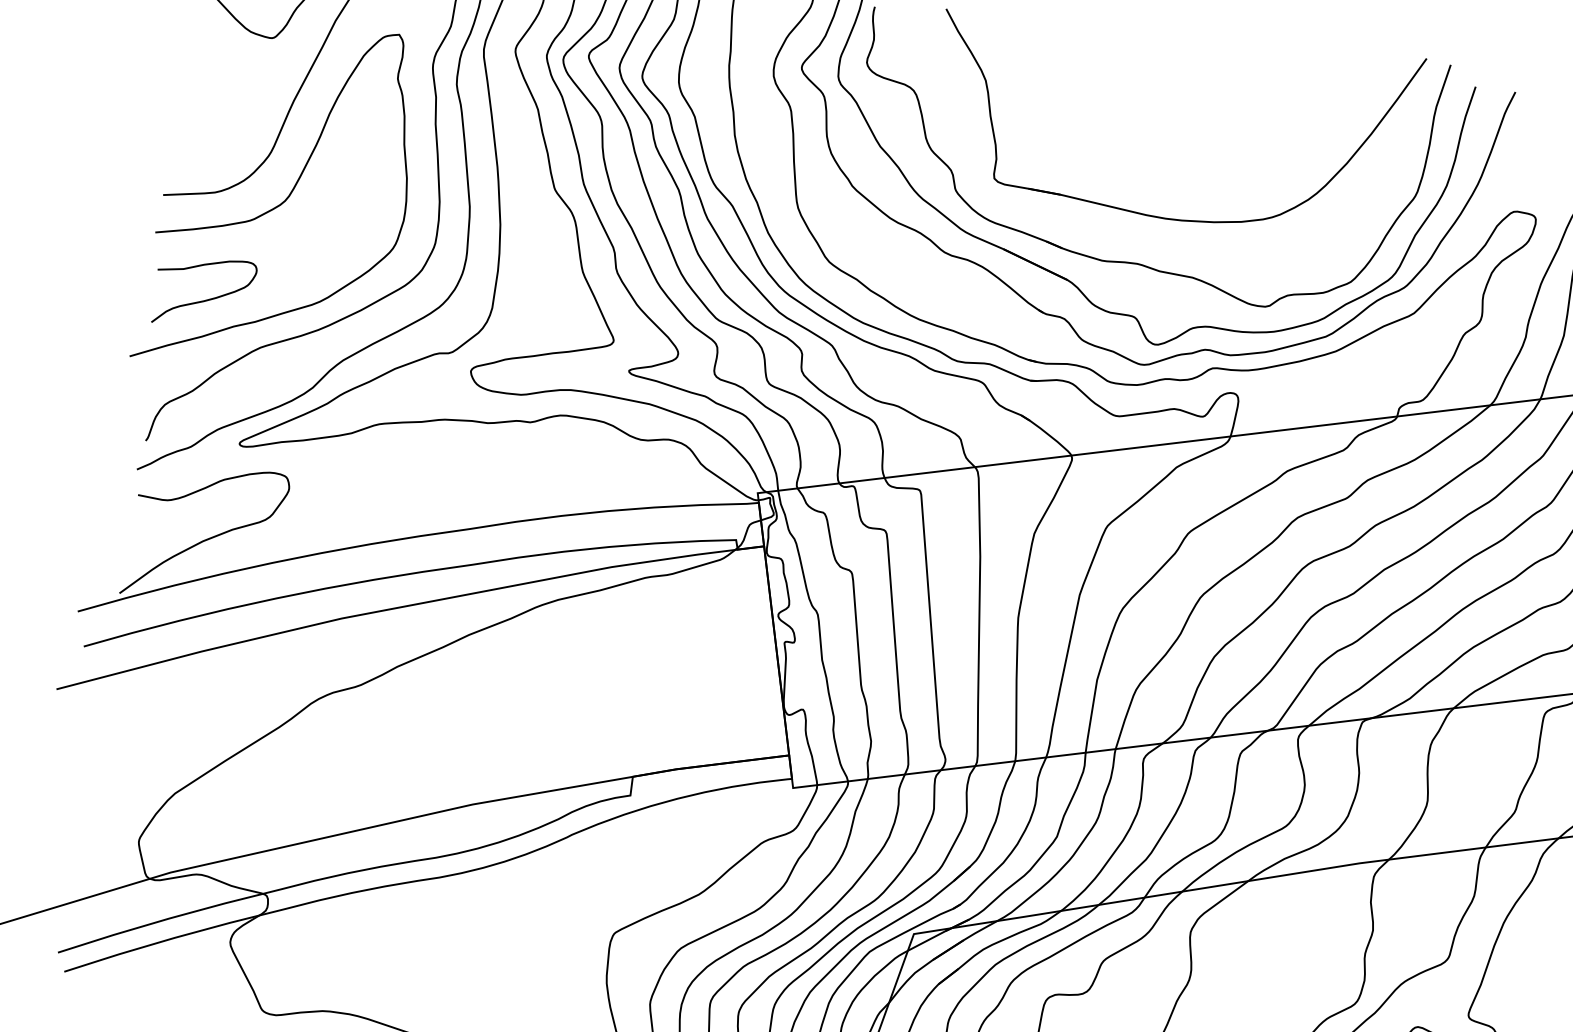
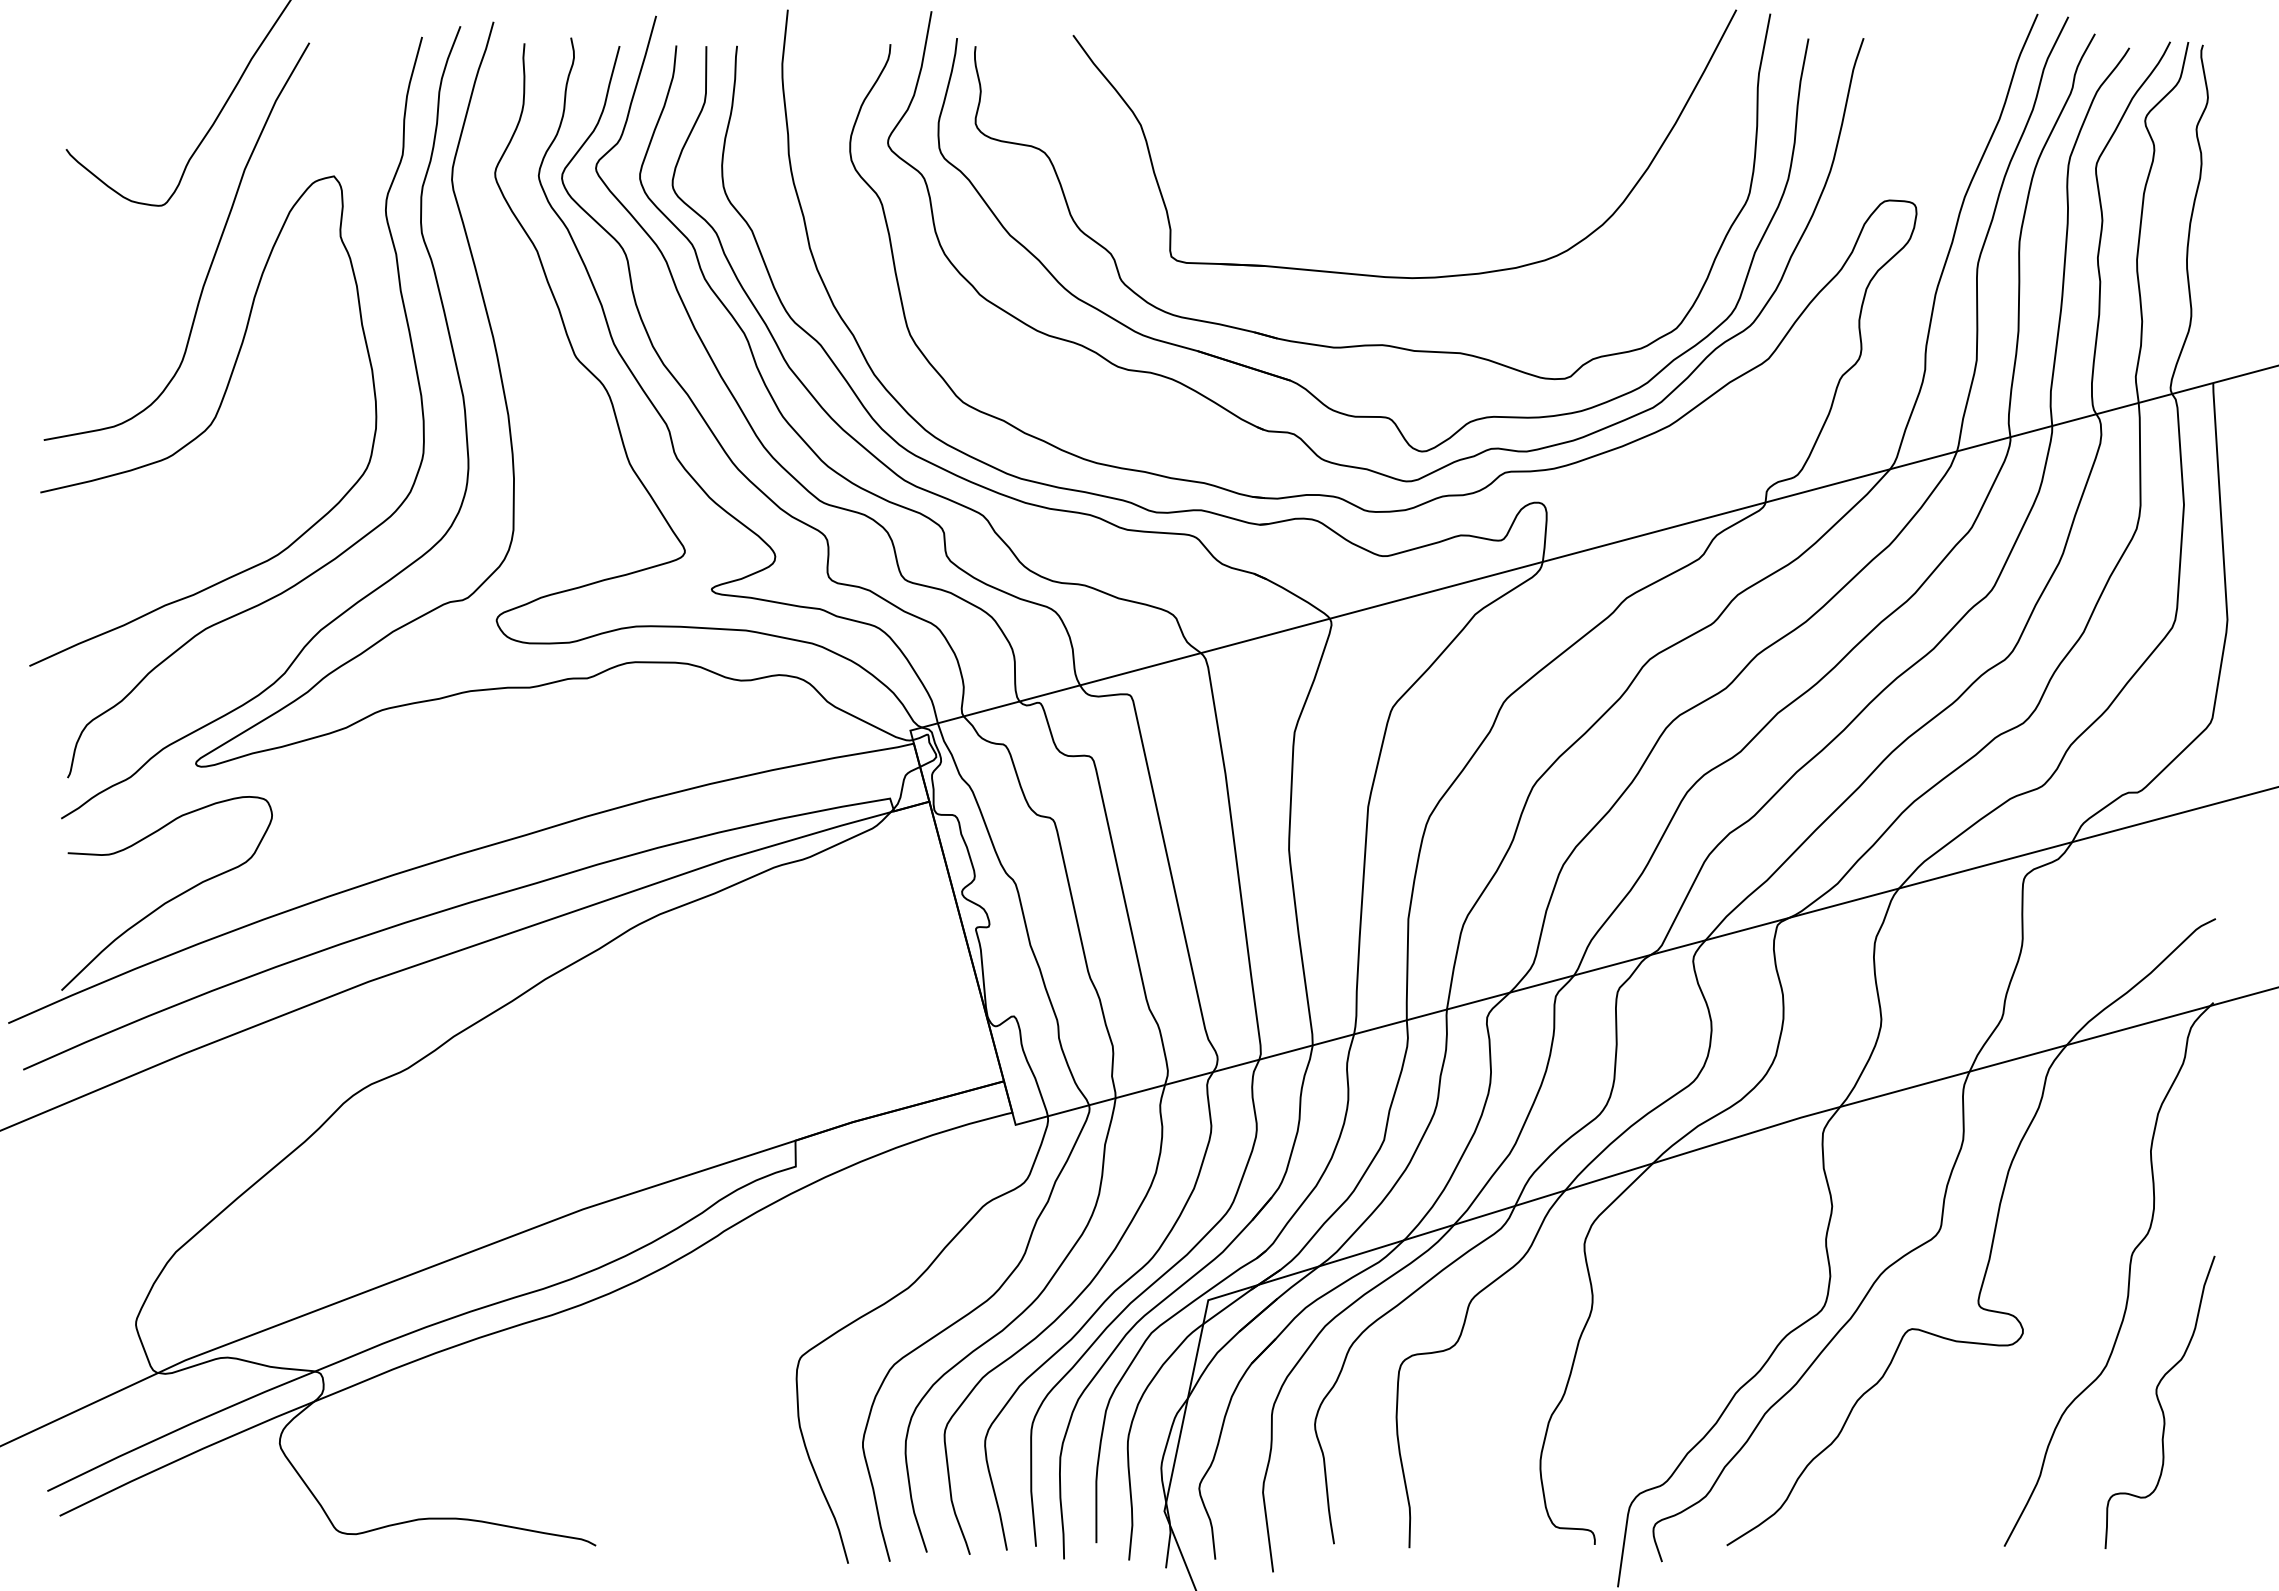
curve: (206, 299) -> (122, 574), removed

